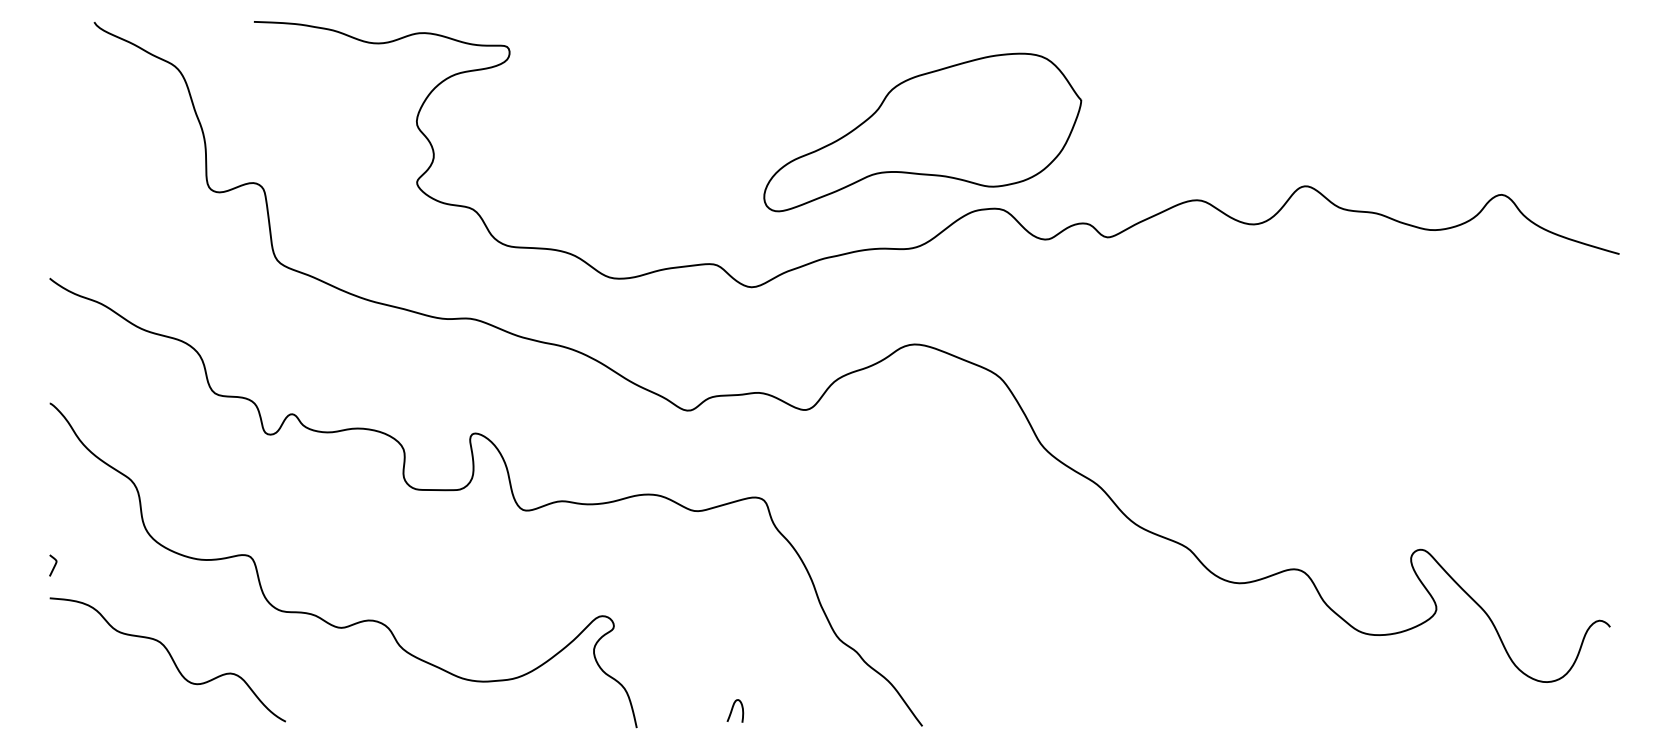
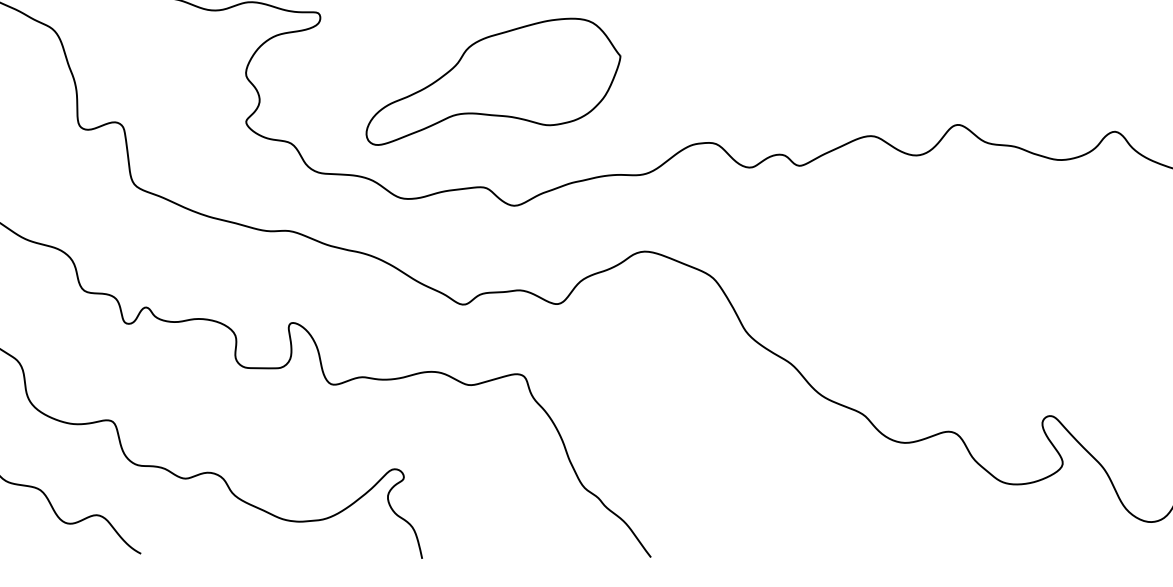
part: (922, 132) -> (493, 81), moved
curve: (733, 708) -> (499, 543), removed

